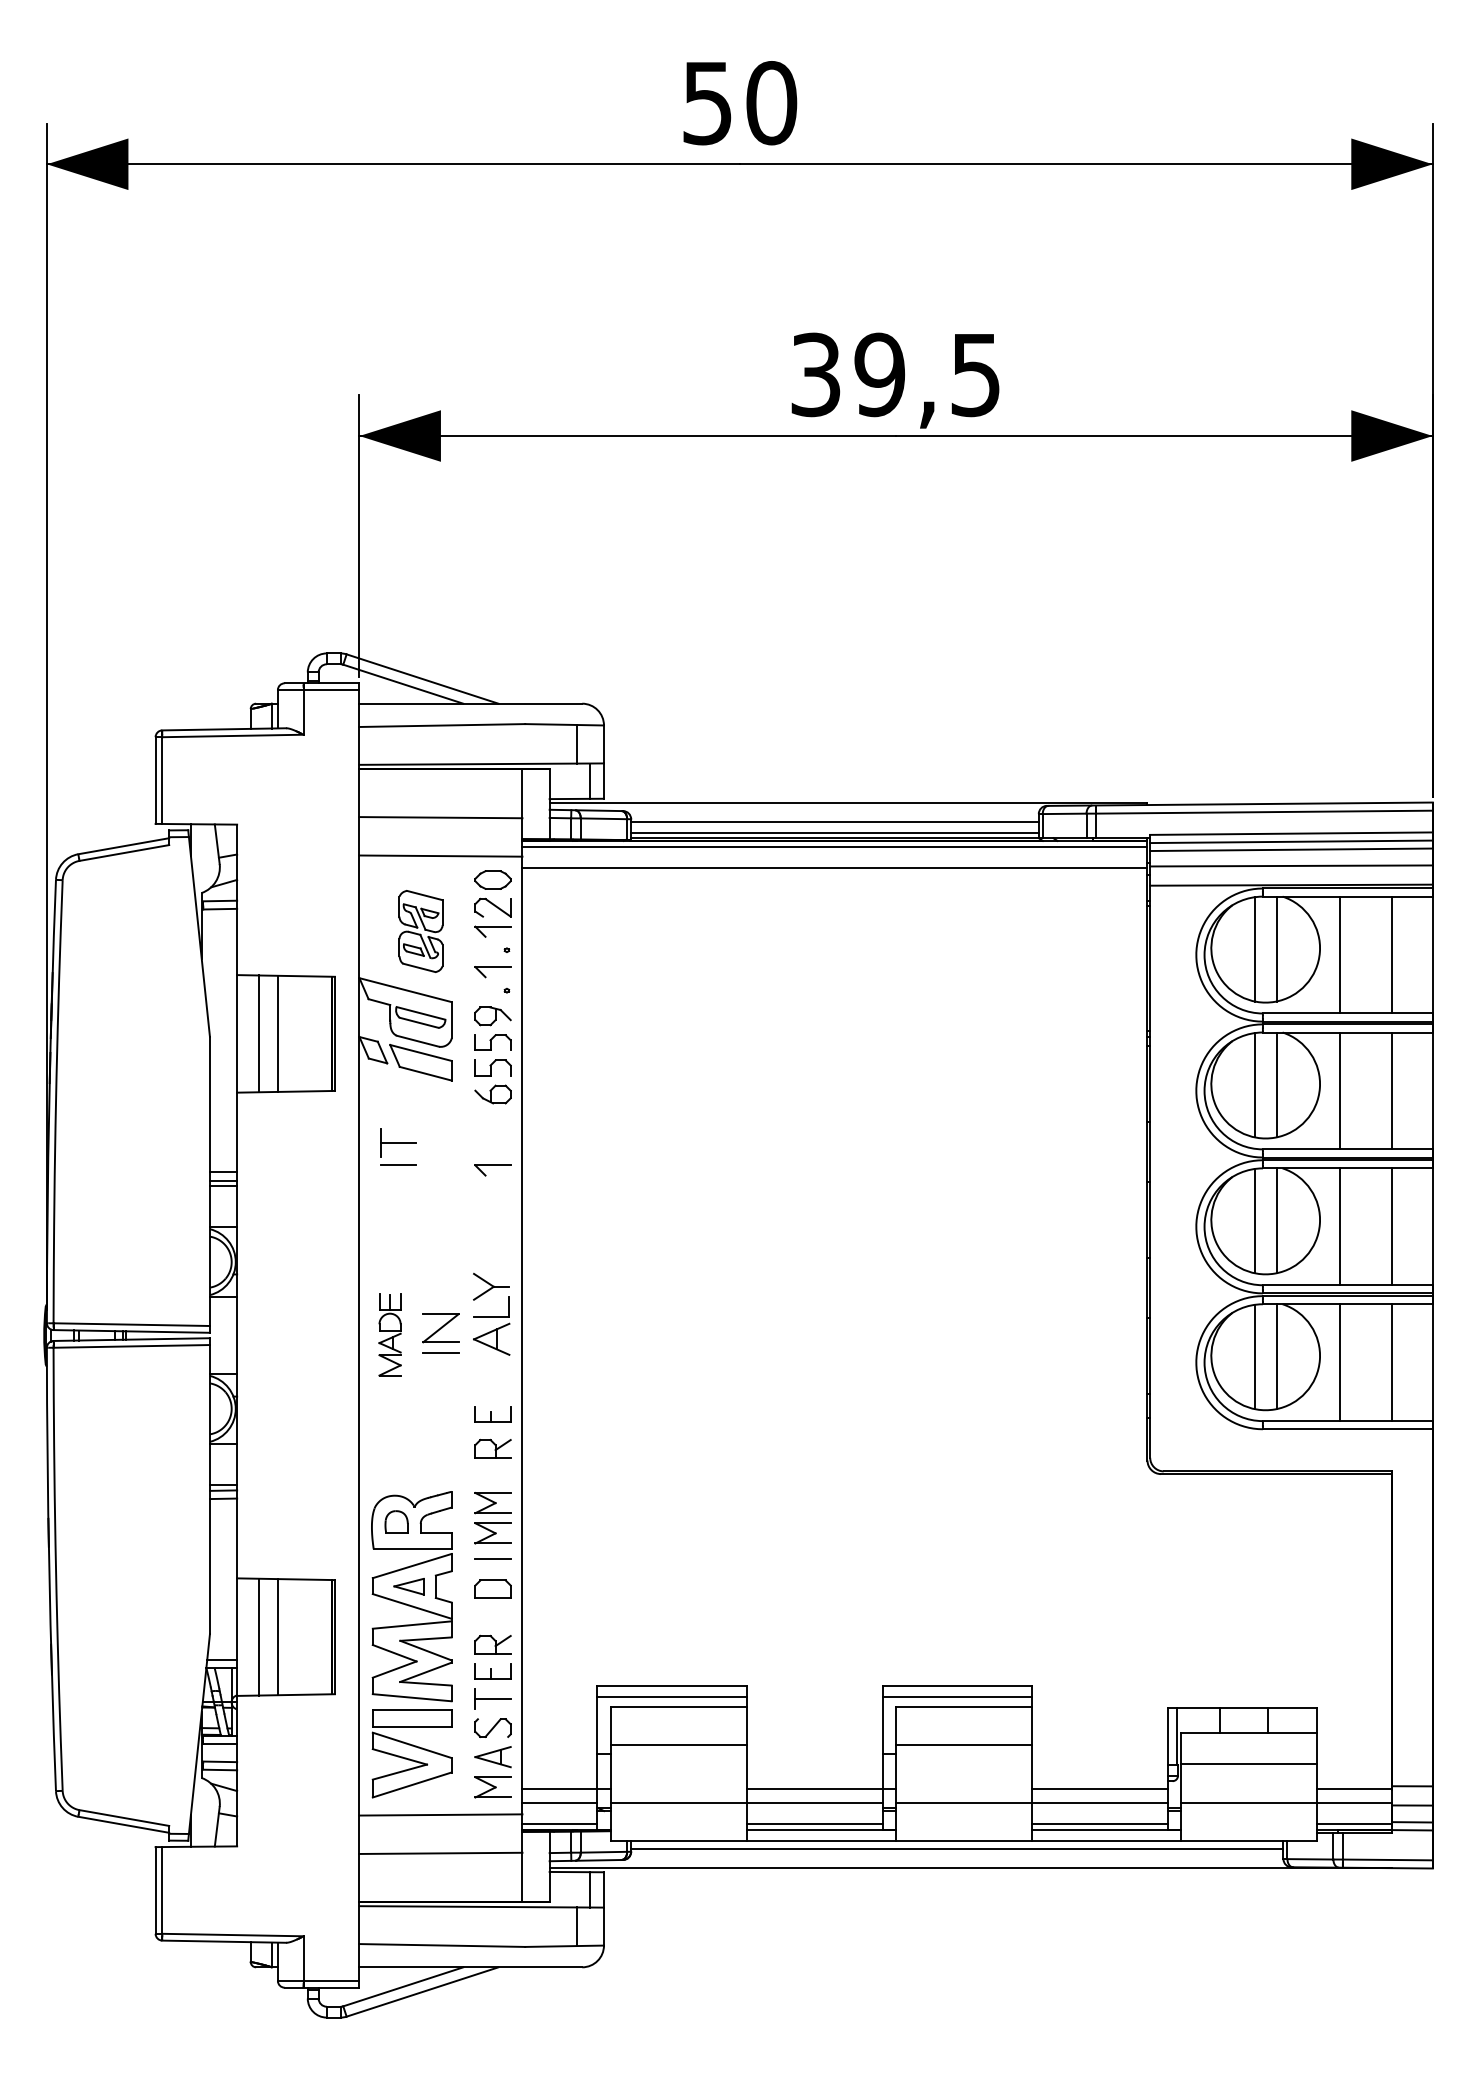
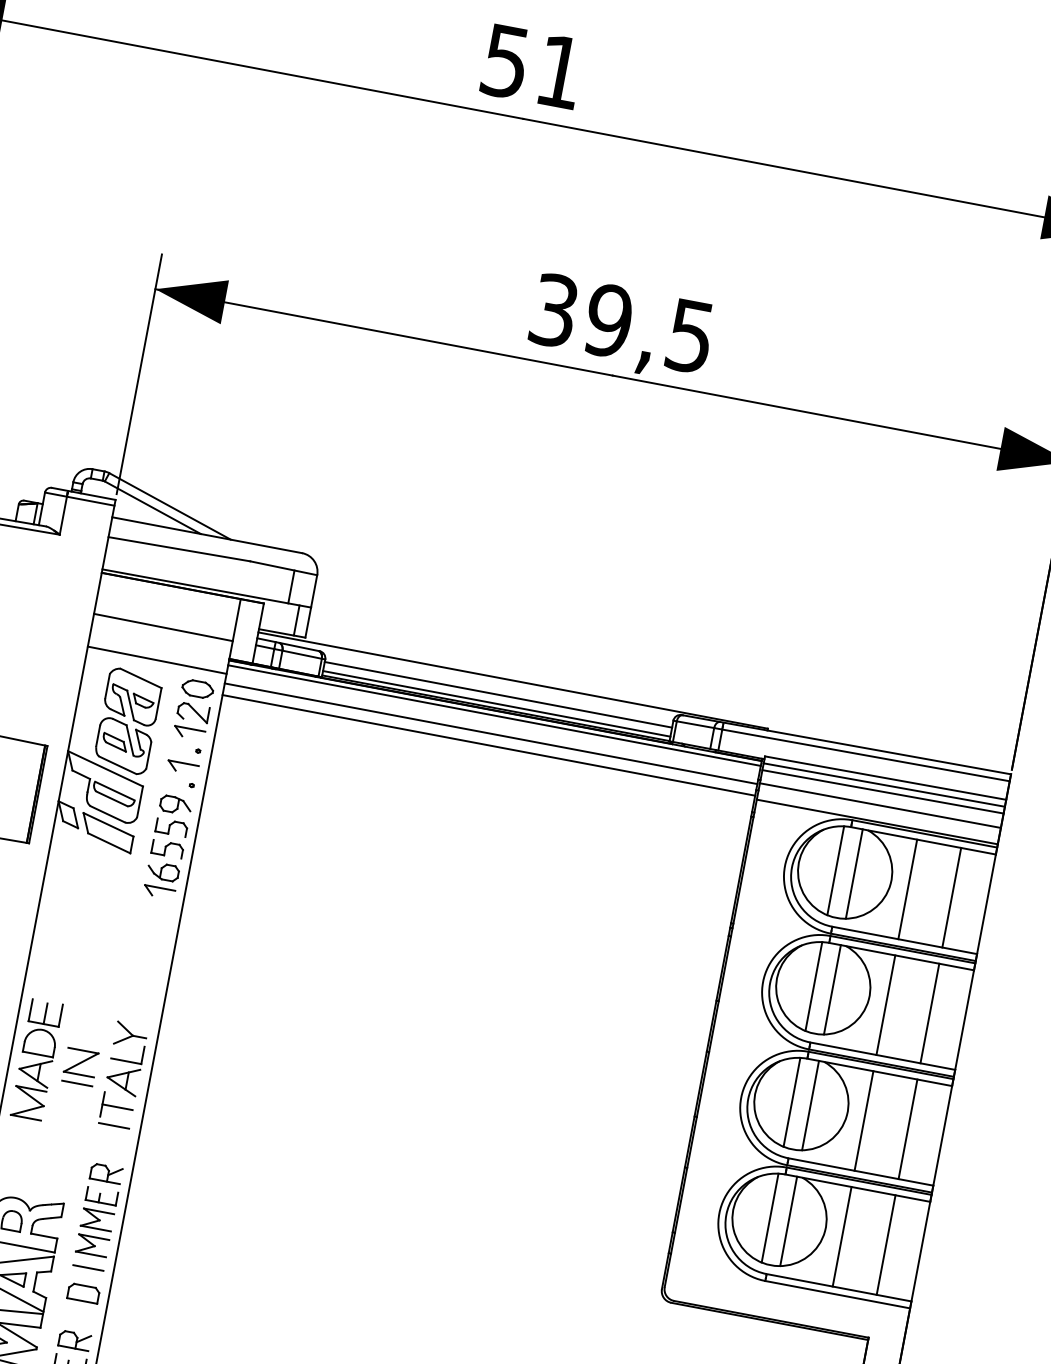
text: (771, 103) -> (560, 72), 50 -> 51
line: (834, 881) -> (488, 745), added
part: (420, 931) -> (127, 721), size x1.43
part: (398, 1146) -> (116, 1110), moved
part: (492, 1170) -> (158, 892), moved
part: (389, 1334) -> (36, 1059), size x1.67
part: (492, 1414) -> (101, 1196), moved

